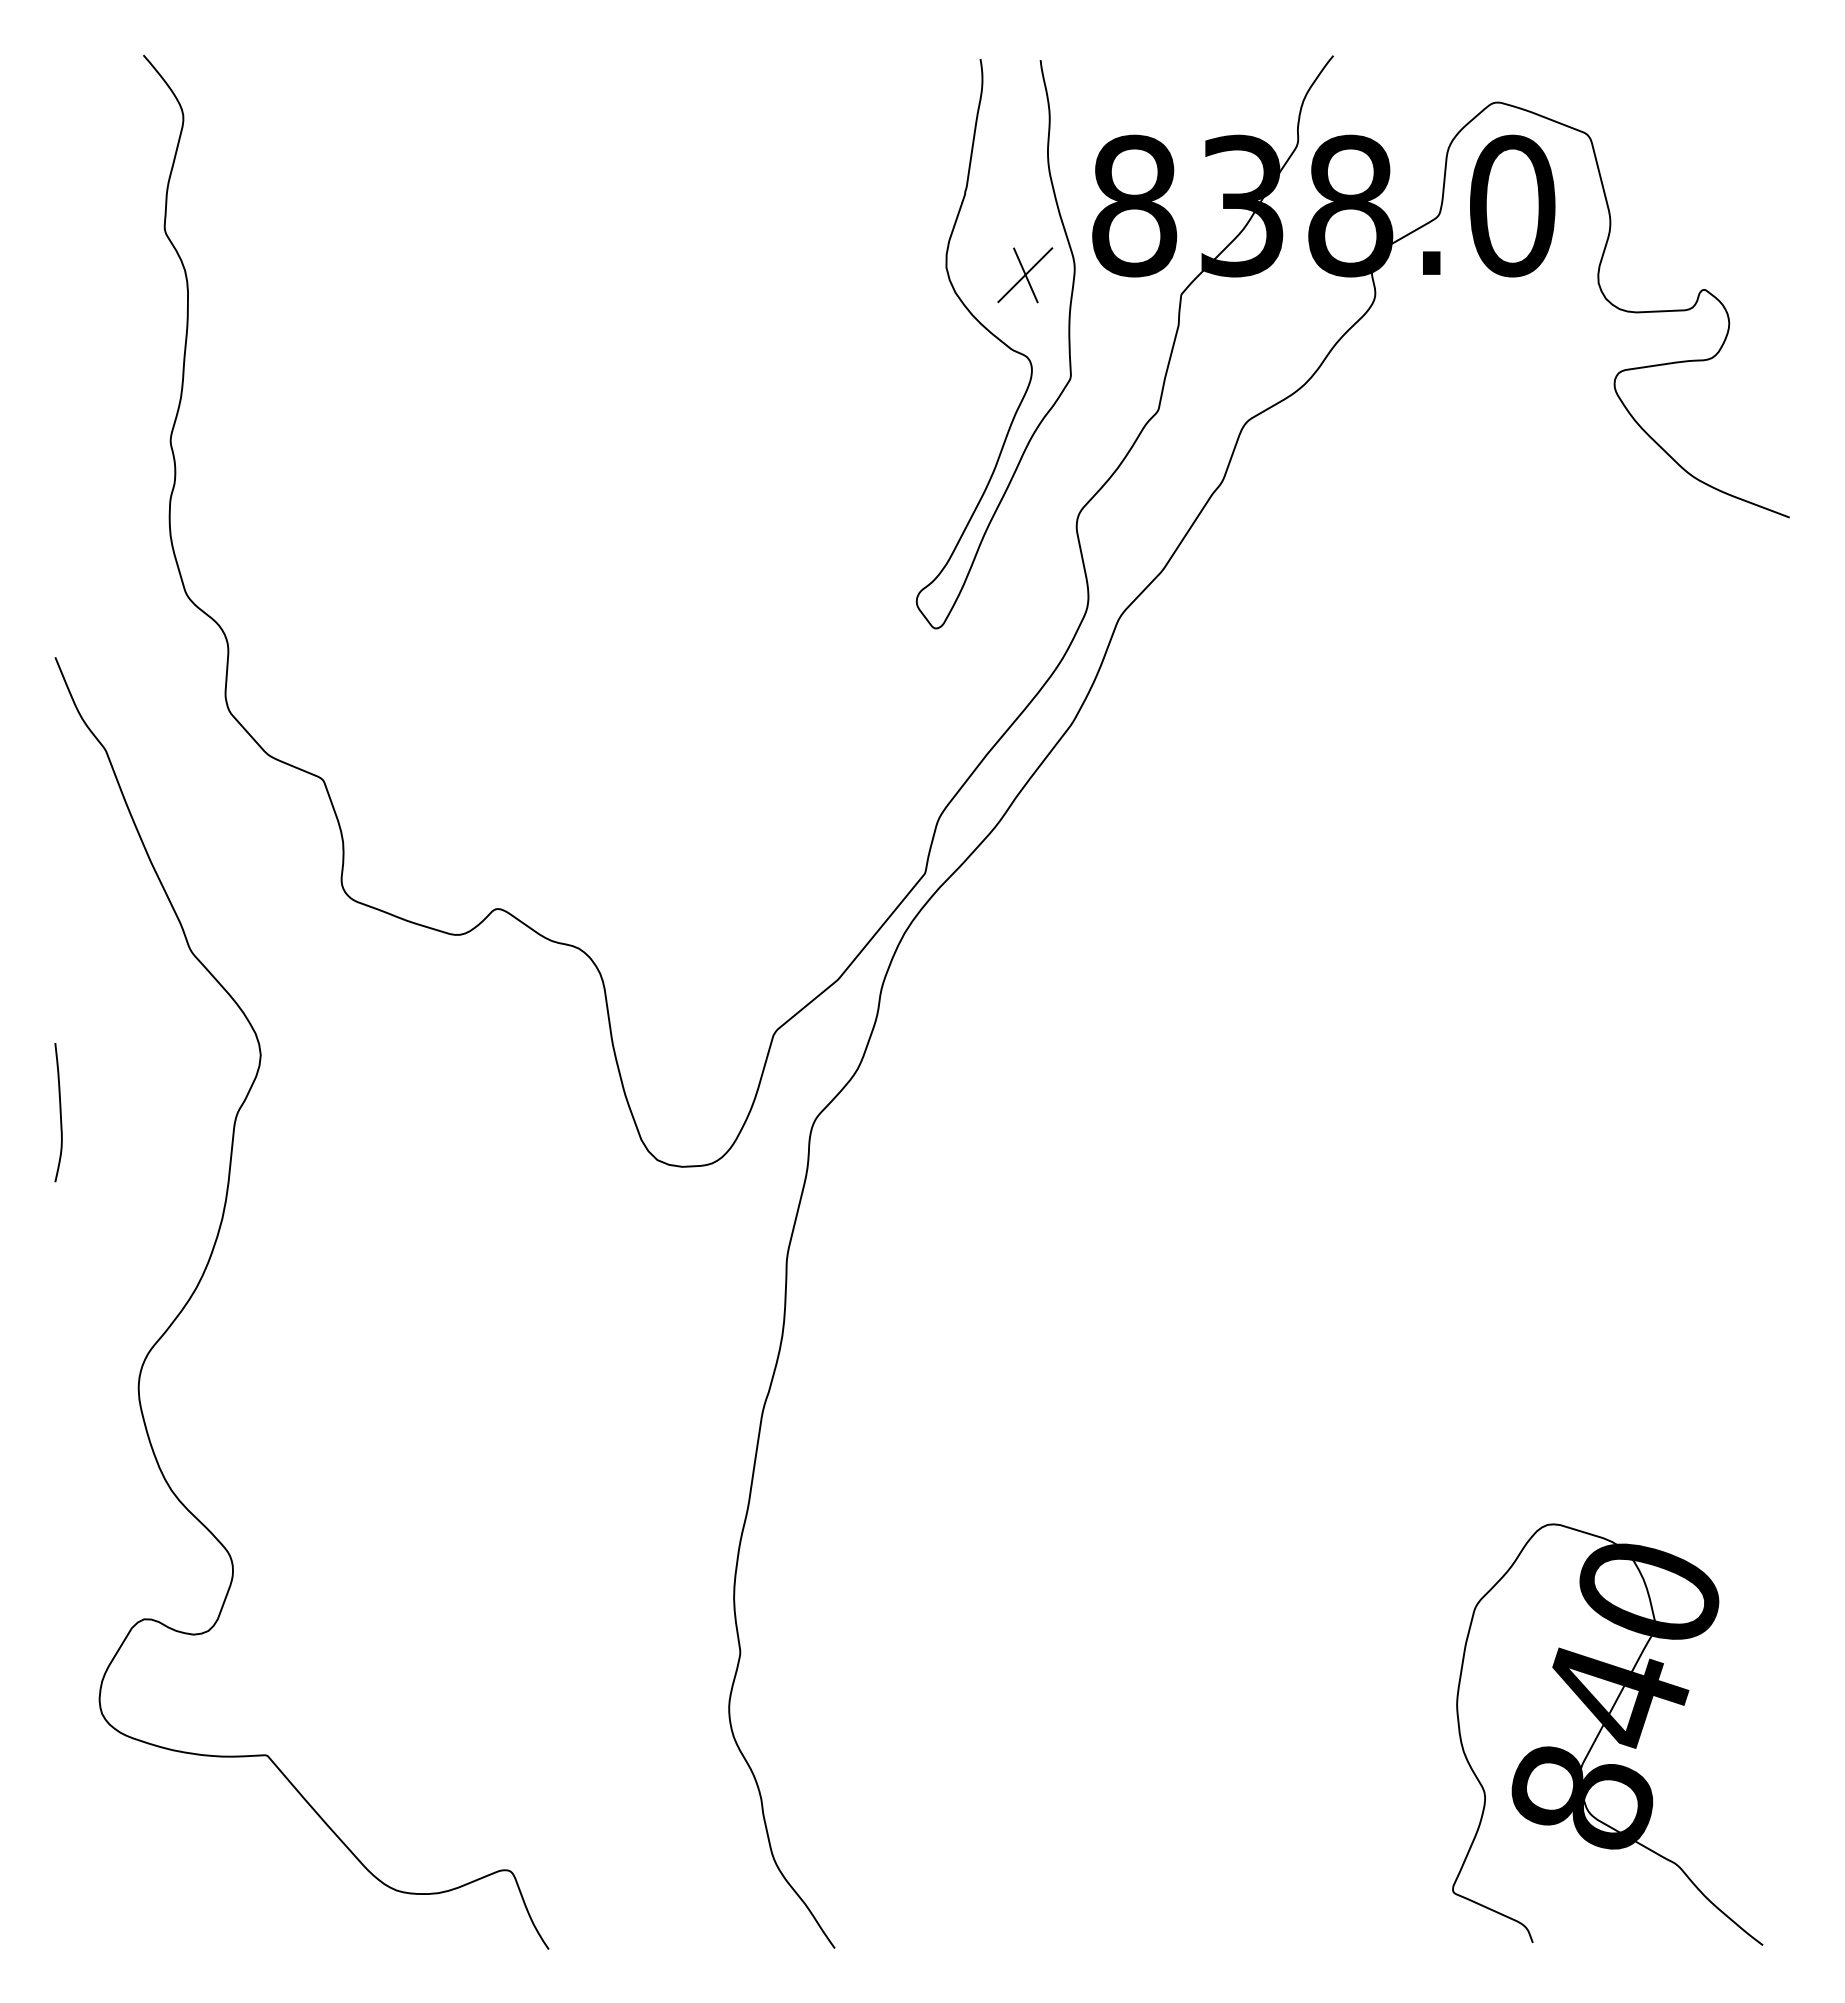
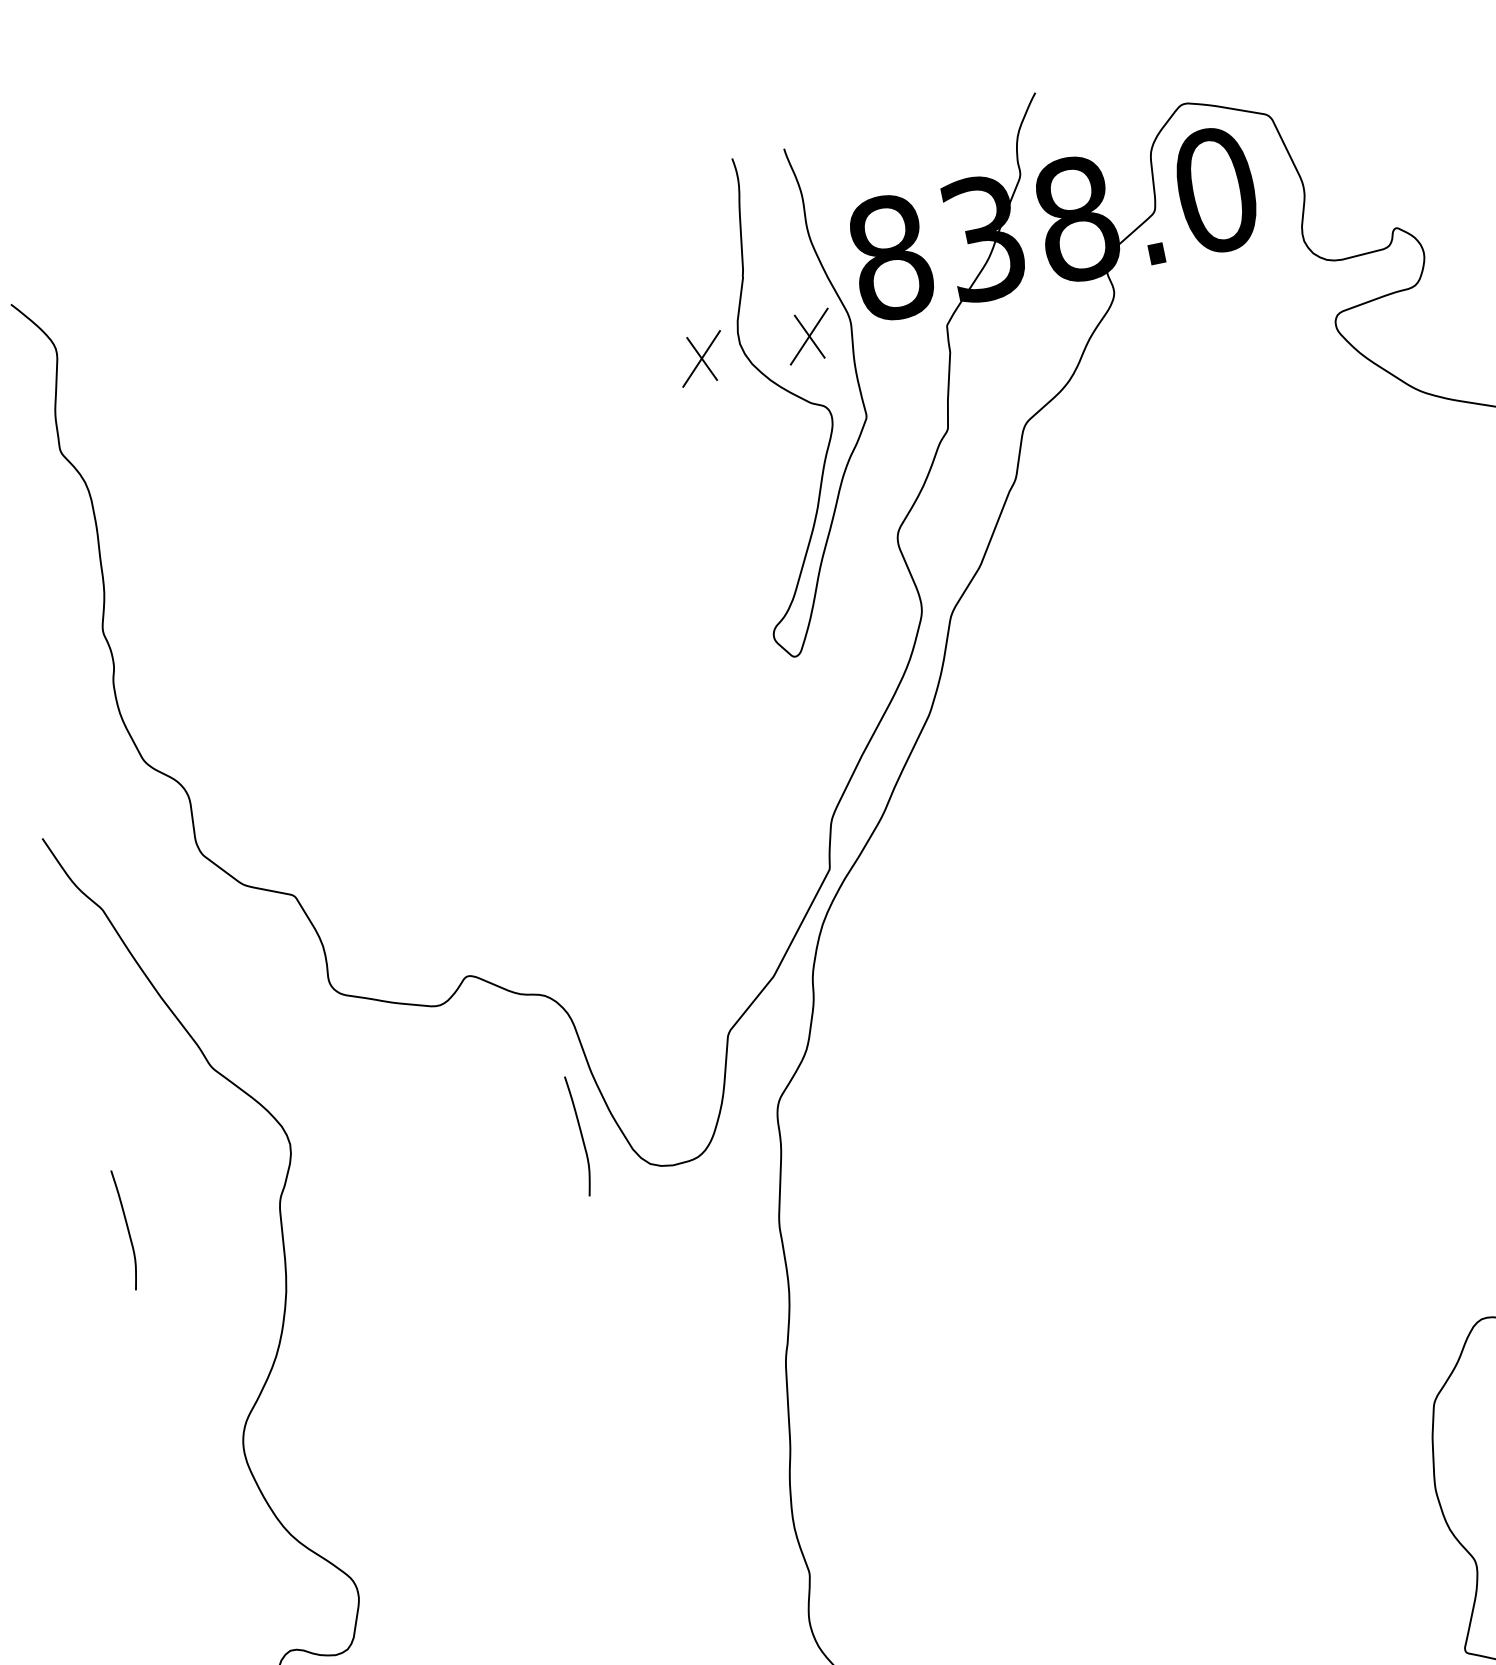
part: (900, 275) -> (701, 359), added
curve: (586, 1112) -> (580, 1135), added

